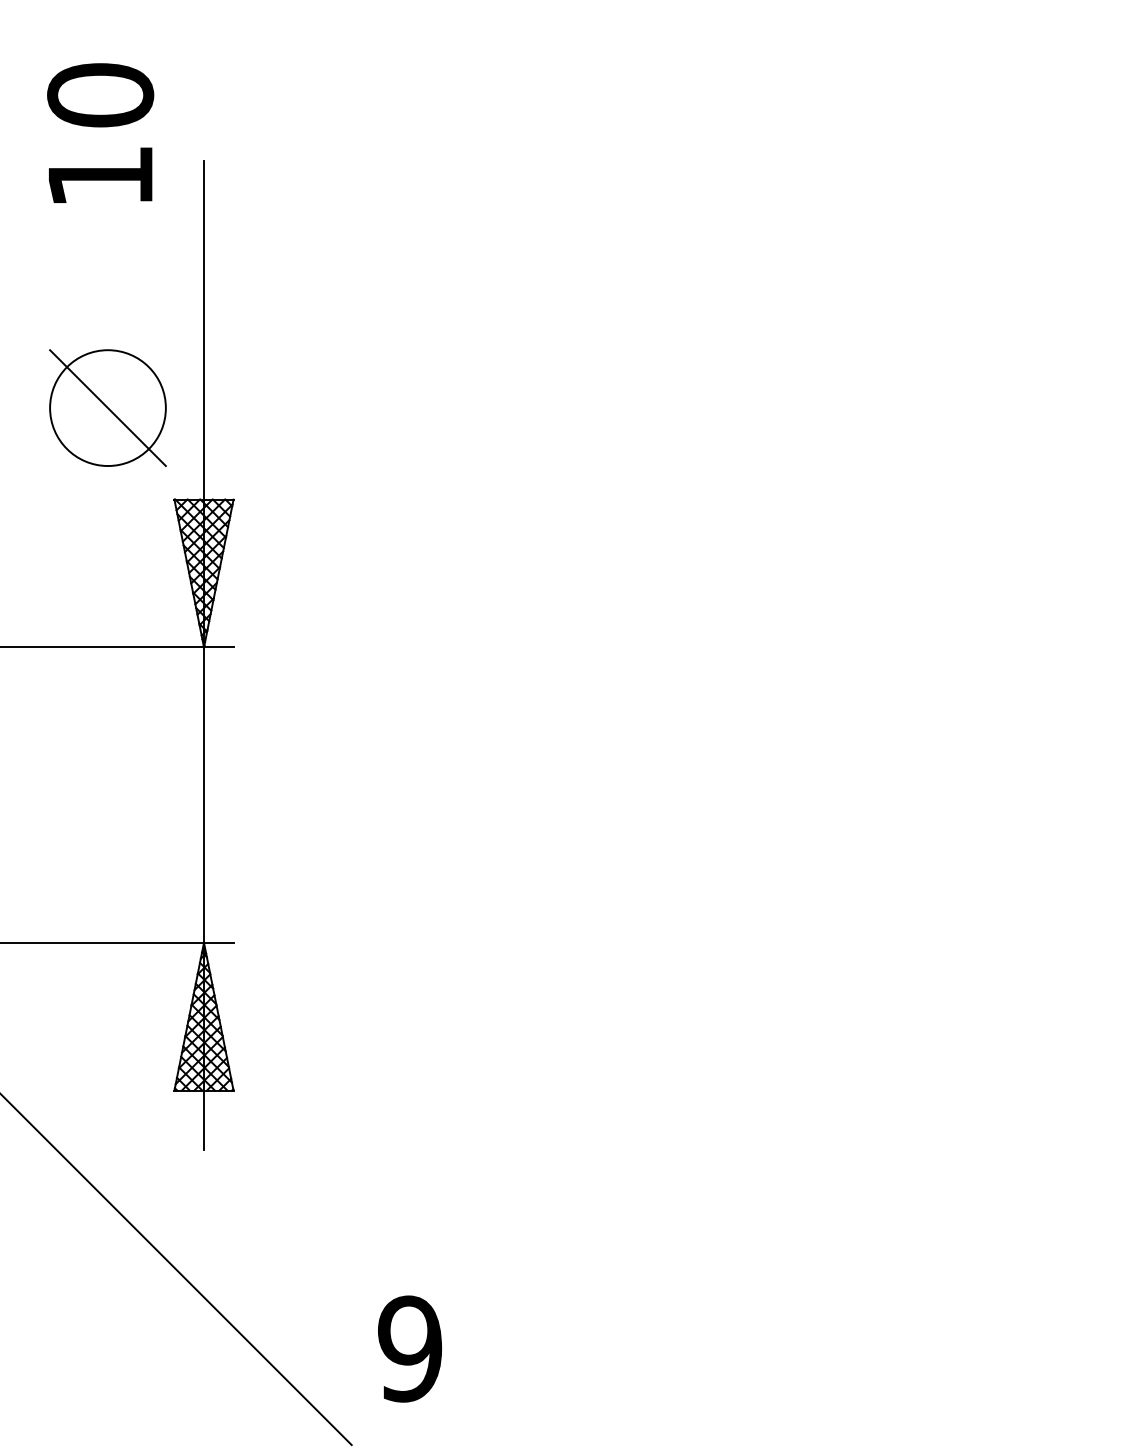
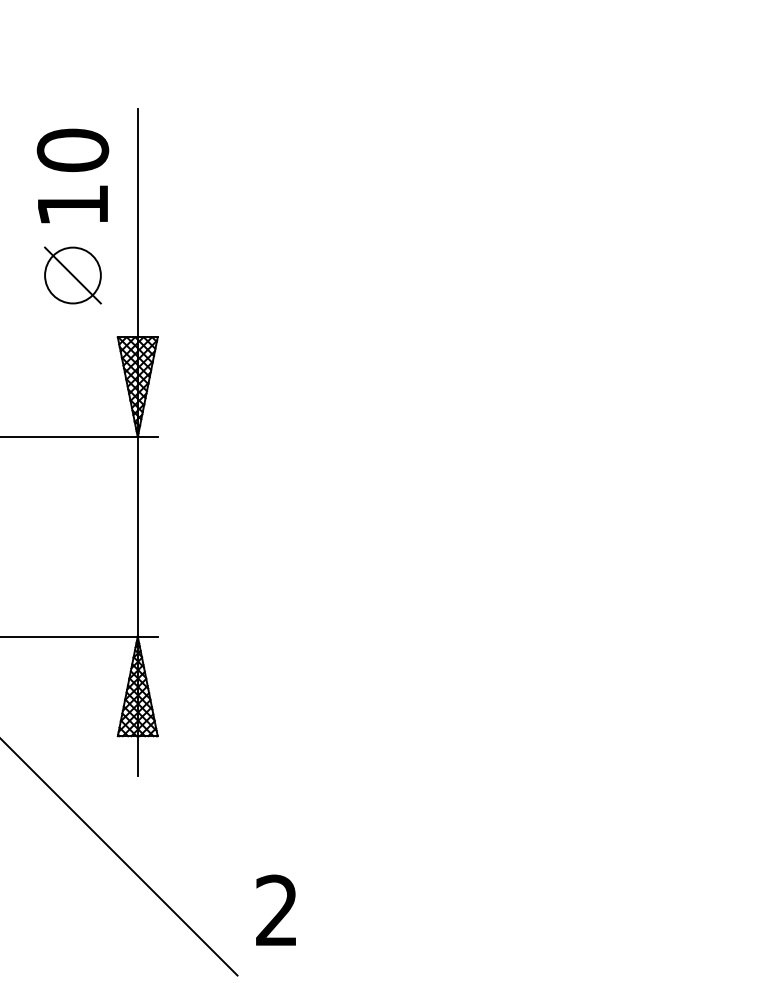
text: (99, 132) -> (72, 175), moved
part: (107, 408) -> (72, 275), size x0.71
text: (409, 1348) -> (276, 910), 9 -> 2

